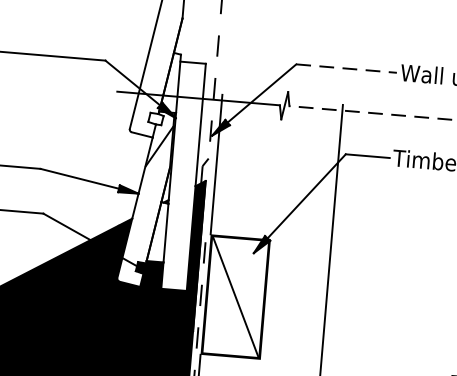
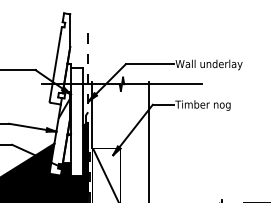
line: (345, 69) -> (149, 64), dashed -> solid
line: (369, 113) -> (162, 84), dashed -> solid

